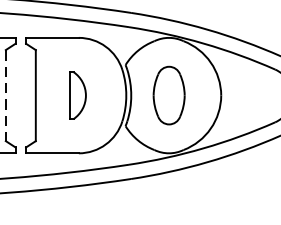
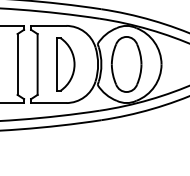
line: (5, 95) -> (17, 64), dashed -> solid
part: (77, 95) -> (65, 64), size x1.67
part: (168, 95) -> (126, 64), size x1.43

